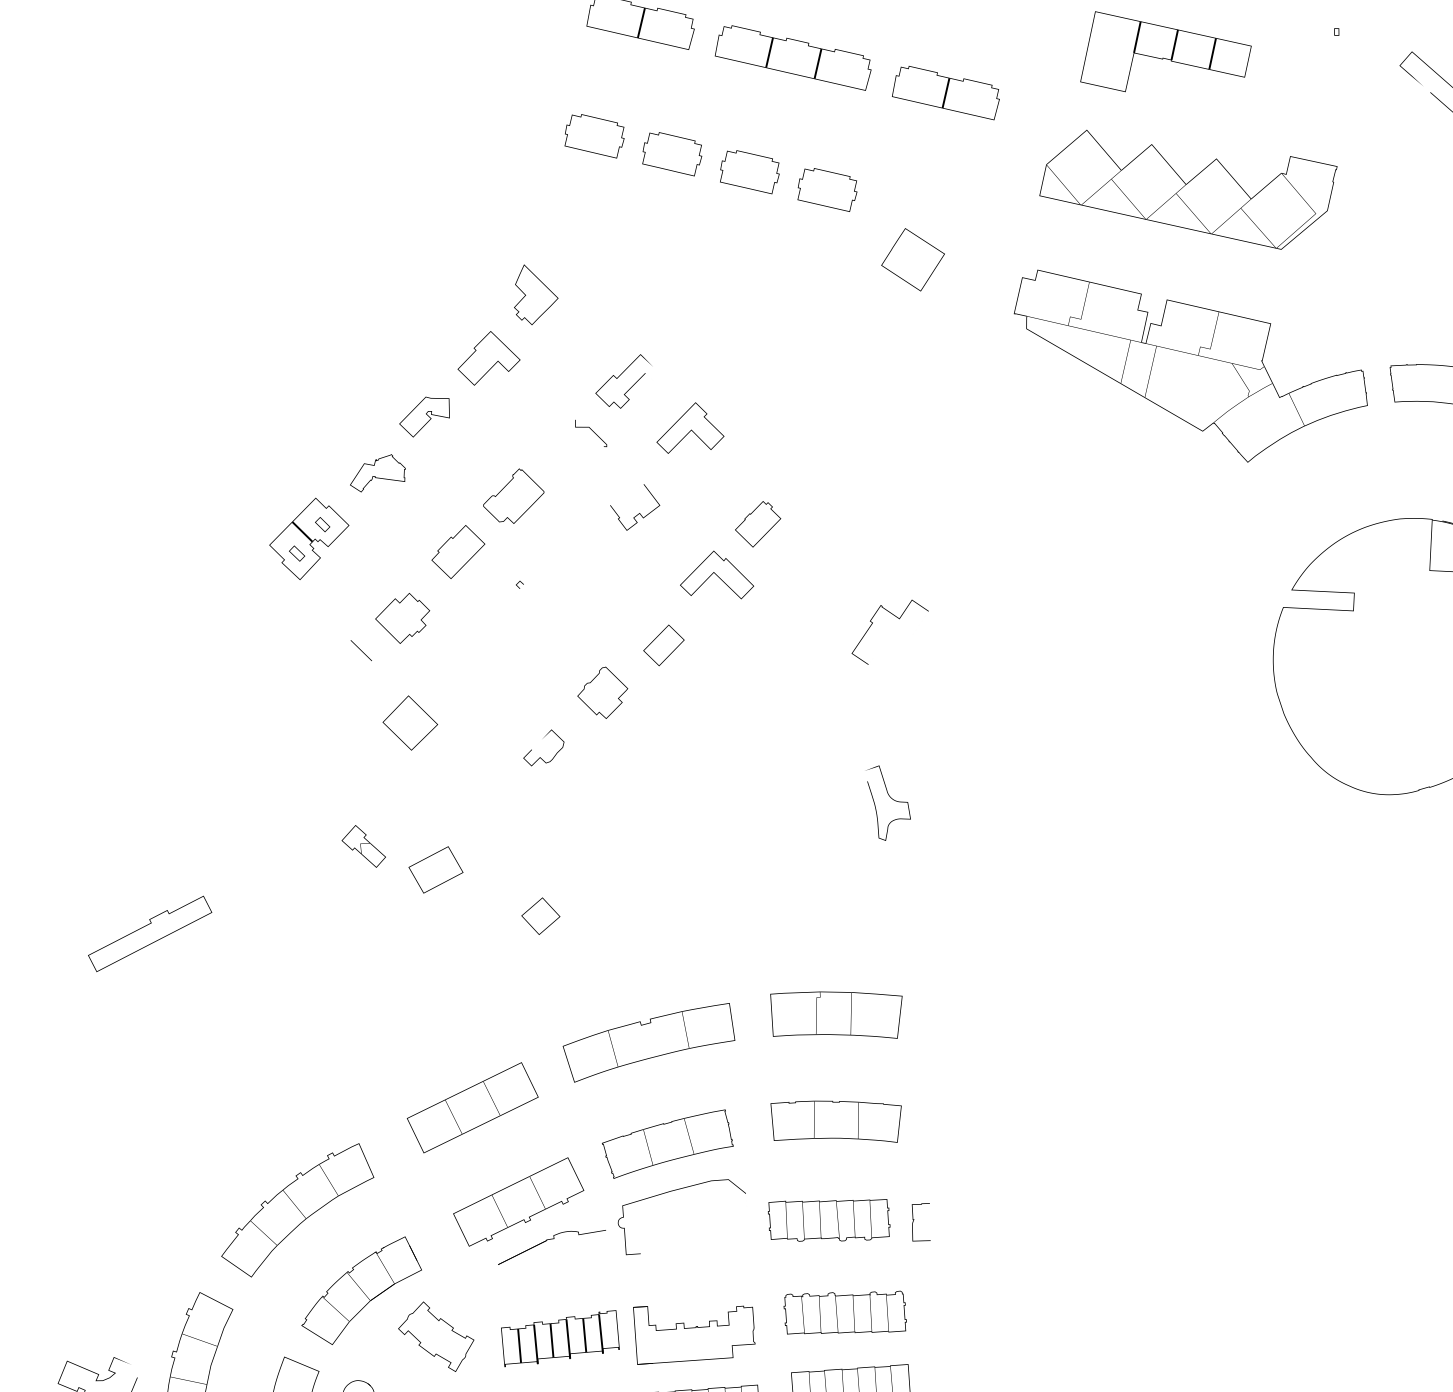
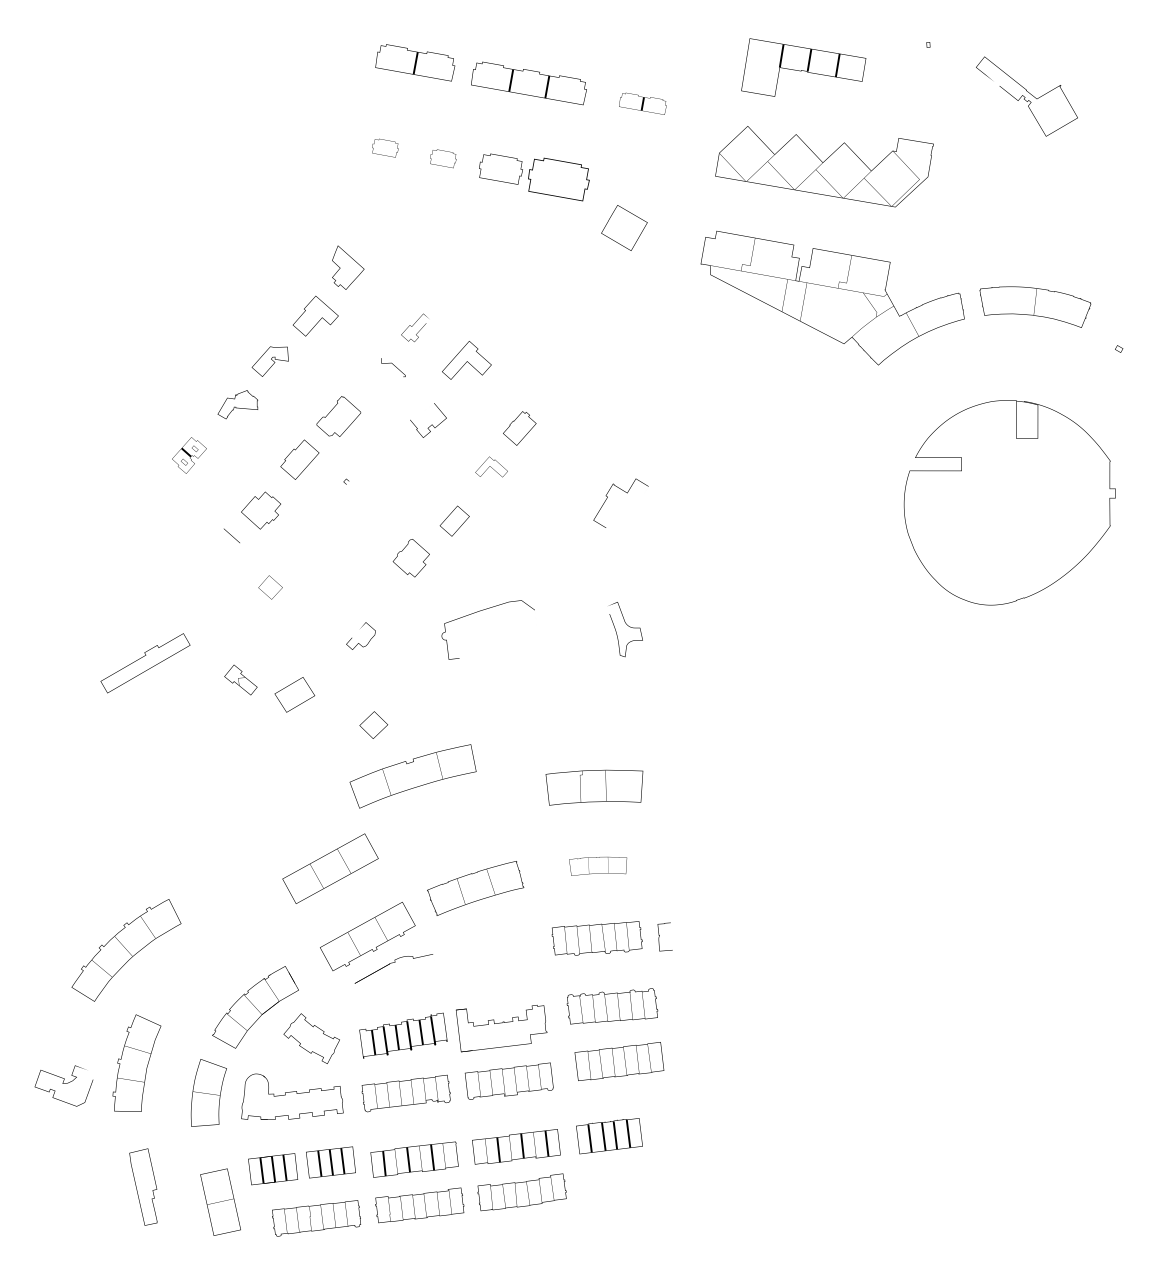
part: (945, 92) -> (642, 103), size x0.6
part: (594, 134) -> (385, 147), size x0.6
part: (672, 153) -> (443, 158), size x0.6
part: (827, 189) -> (558, 179), size x1.4
part: (622, 380) -> (414, 327), size x0.7
part: (309, 538) -> (189, 455), size x0.6
part: (717, 573) -> (491, 466), size x0.6
part: (410, 723) -> (270, 587), size x0.6
part: (543, 737) -> (360, 628), moved
part: (150, 934) -> (145, 663), moved
part: (648, 1042) -> (412, 776), moved
part: (834, 1122) -> (597, 866), size x0.6
part: (672, 1191) -> (480, 611), moved
part: (298, 1210) -> (126, 950), moved

